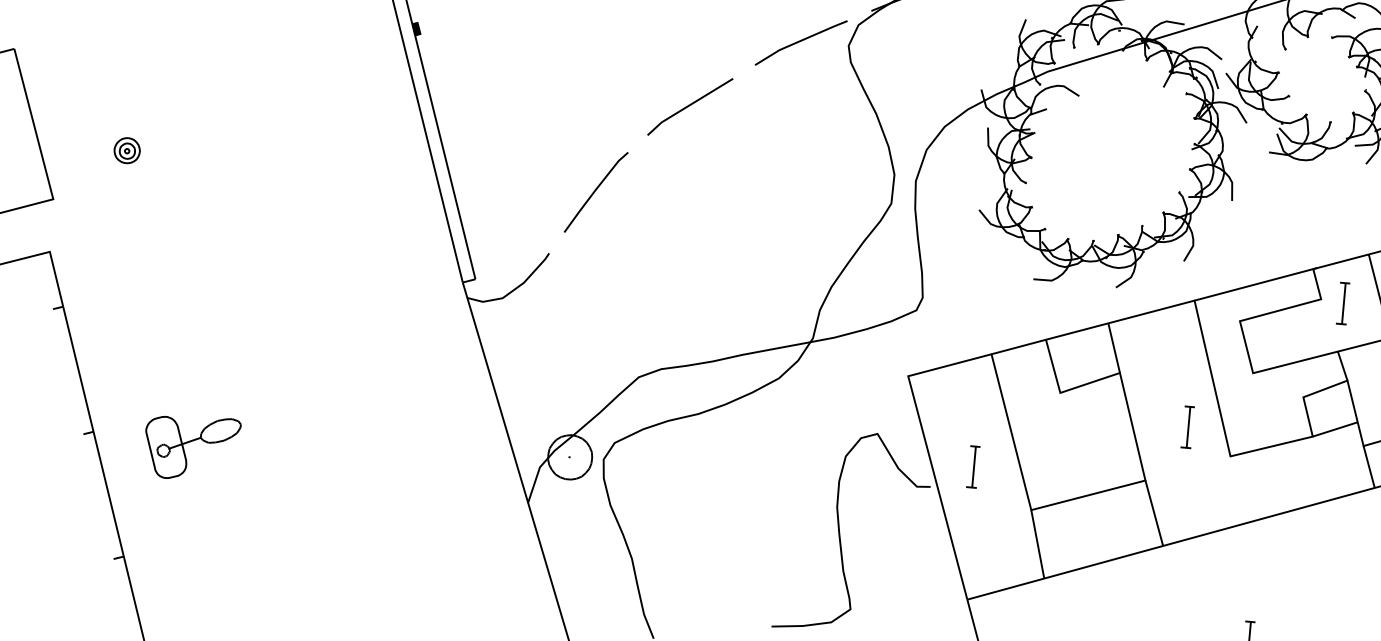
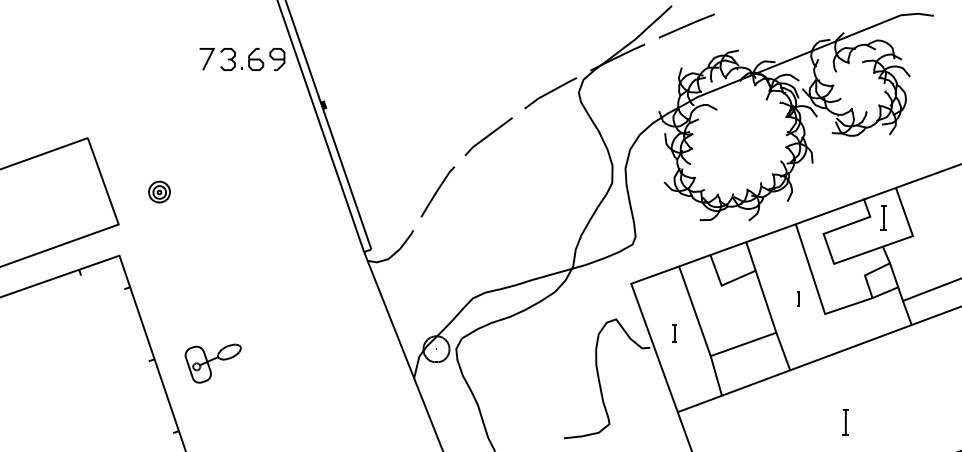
part: (127, 149) -> (159, 191), size x1.4
part: (1187, 426) -> (798, 298), size x0.6
part: (973, 466) -> (674, 333), size x0.7

